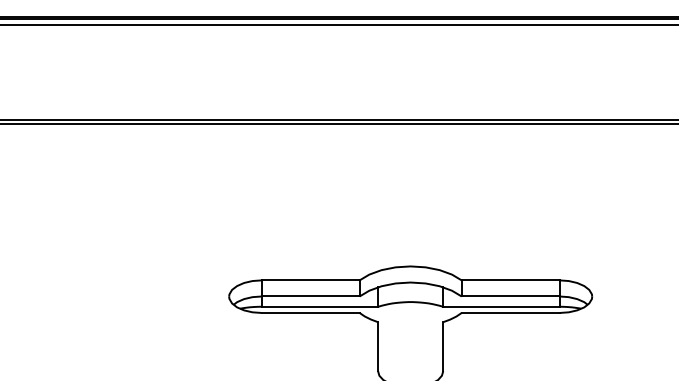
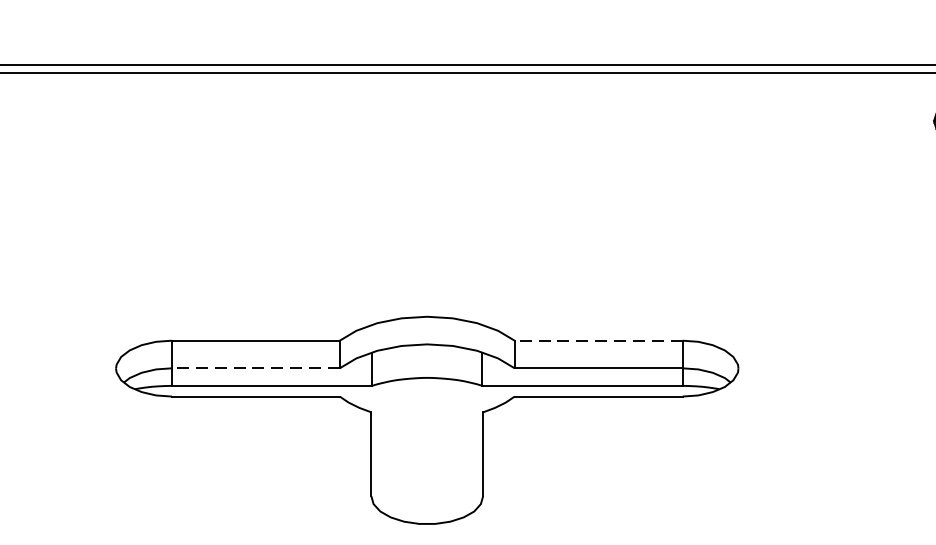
line: (510, 280) -> (598, 340), solid -> dashed
line: (310, 296) -> (255, 368), solid -> dashed

